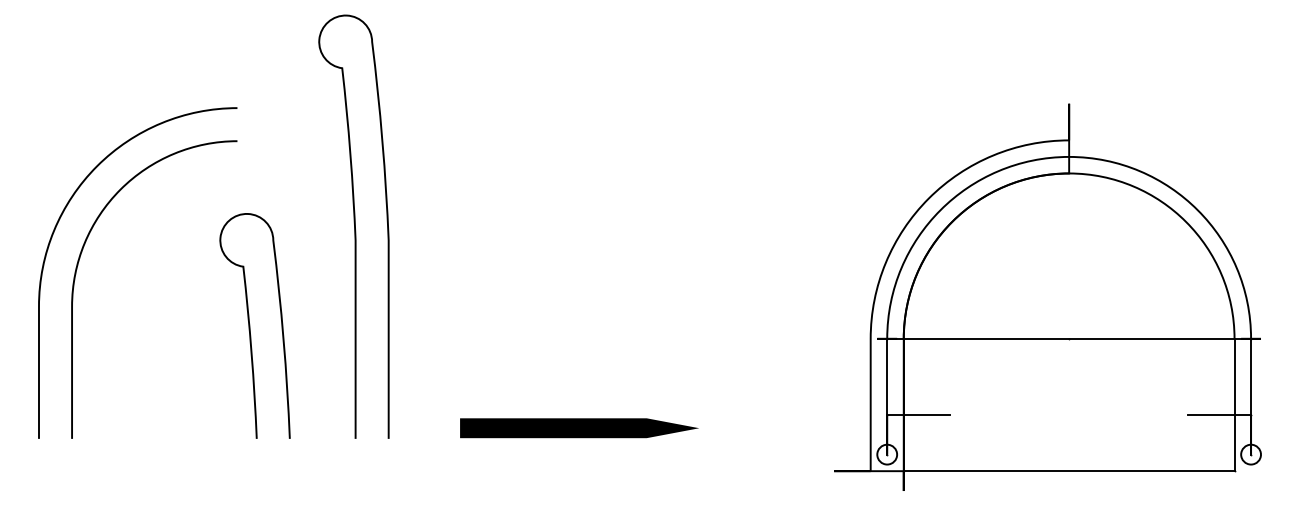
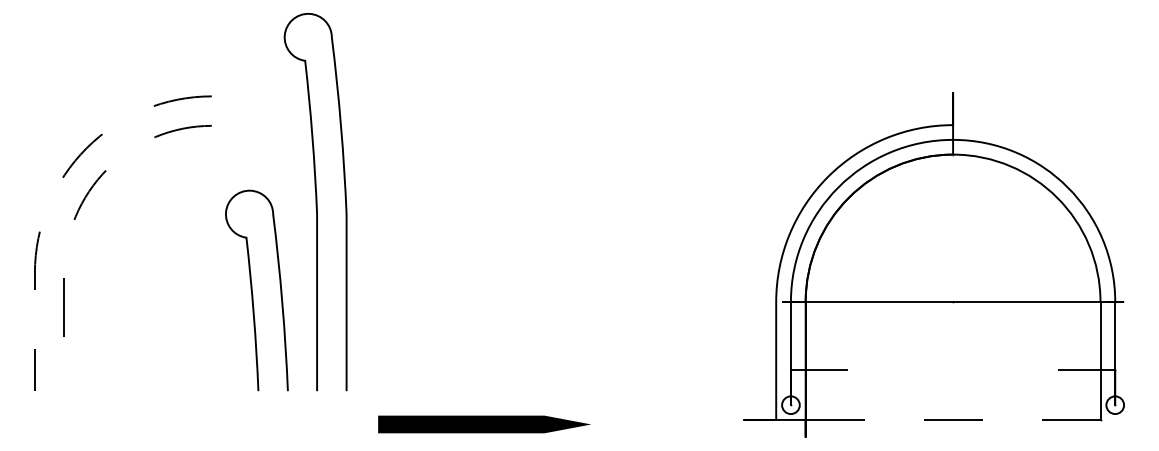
line: (60, 216) -> (54, 192), solid -> dashed
line: (86, 239) -> (77, 213), solid -> dashed
curve: (250, 325) -> (252, 290), moved
line: (579, 428) -> (484, 424), moved
line: (1069, 471) -> (953, 420), solid -> dashed

